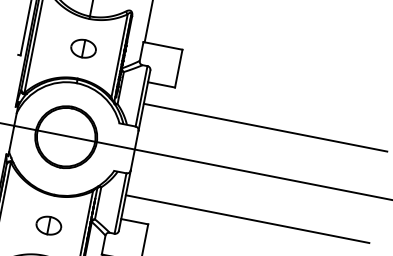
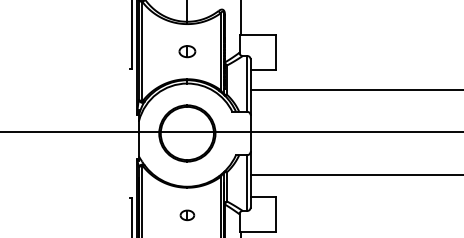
part: (83, 48) -> (187, 51), size x0.7
part: (48, 225) -> (187, 215), size x0.6

